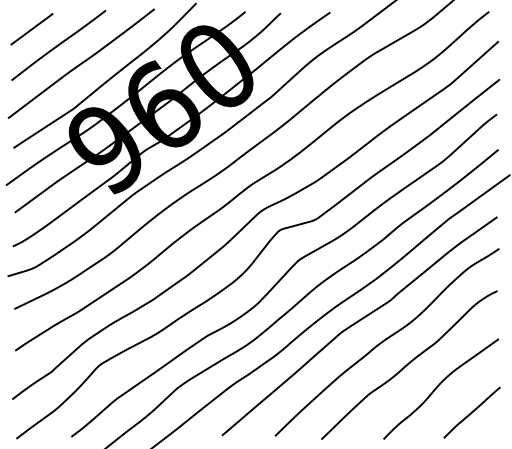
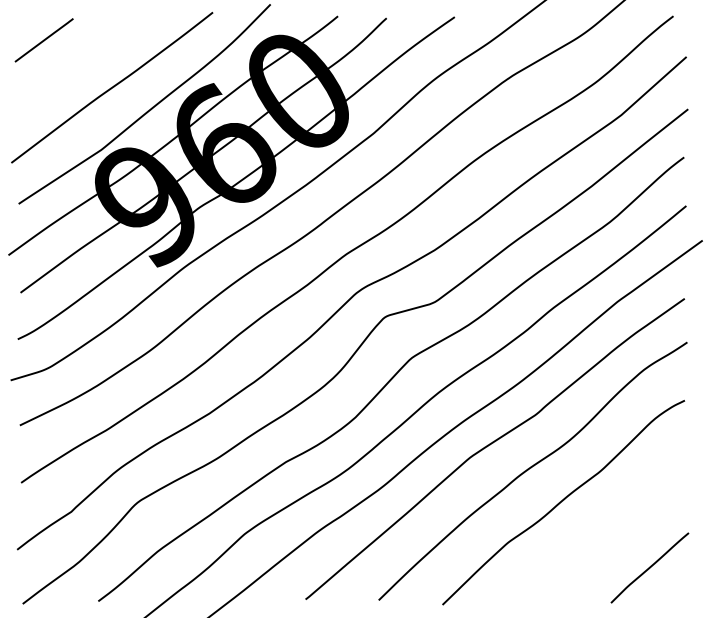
line: (58, 45) -> (80, 62), removed
curve: (438, 387) -> (603, 533), removed

